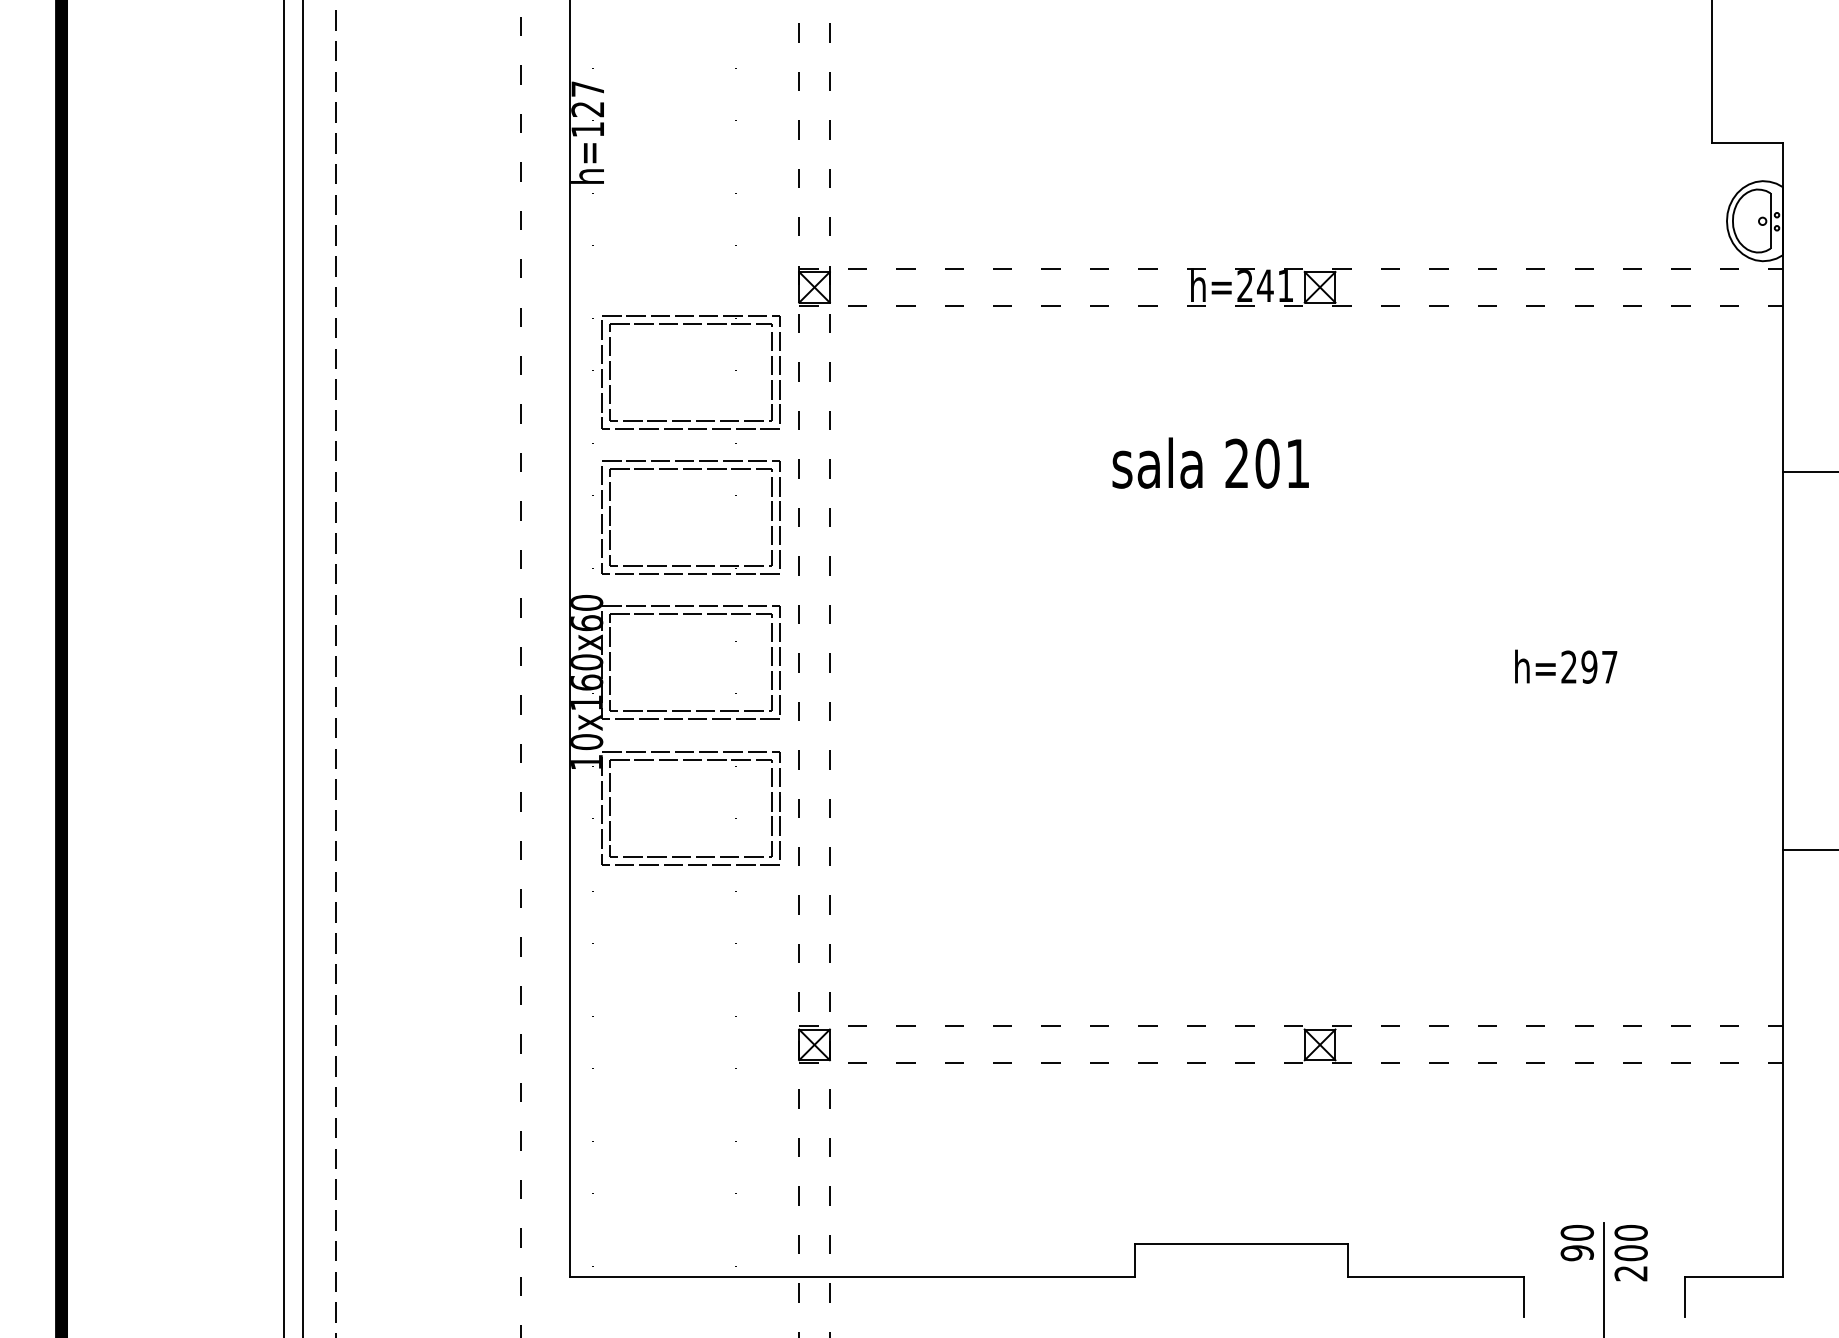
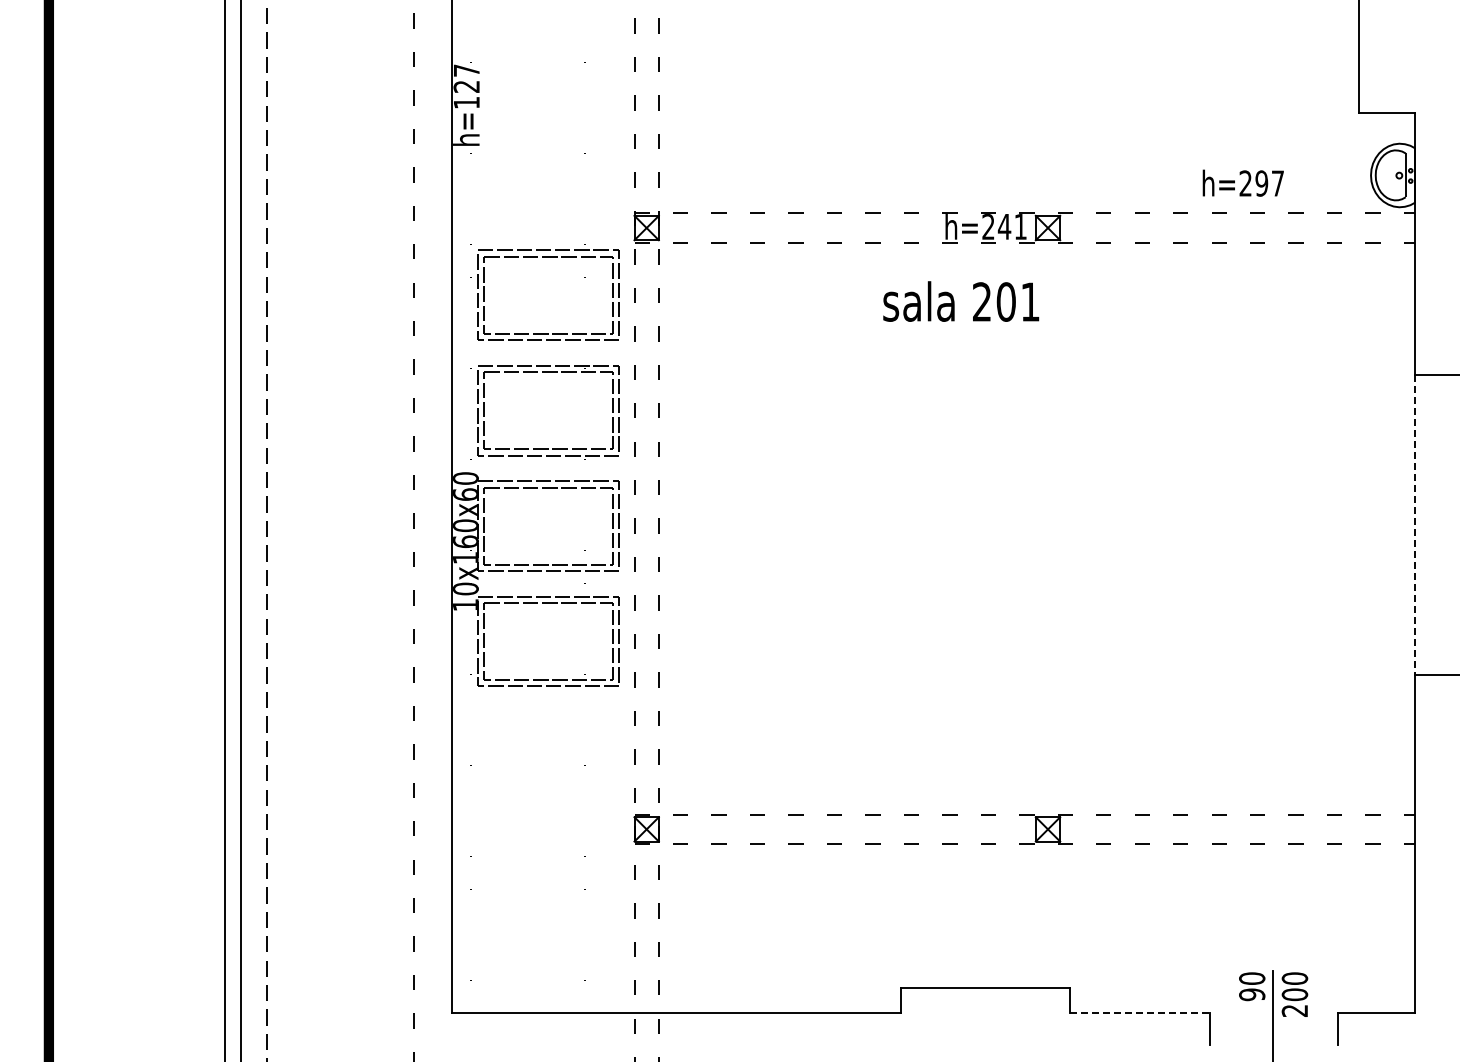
text: (1211, 463) -> (961, 301), moved
line: (1783, 662) -> (1415, 525), solid -> dashed
text: (1565, 665) -> (1242, 182), moved
line: (1436, 1276) -> (1140, 1013), solid -> dashed

